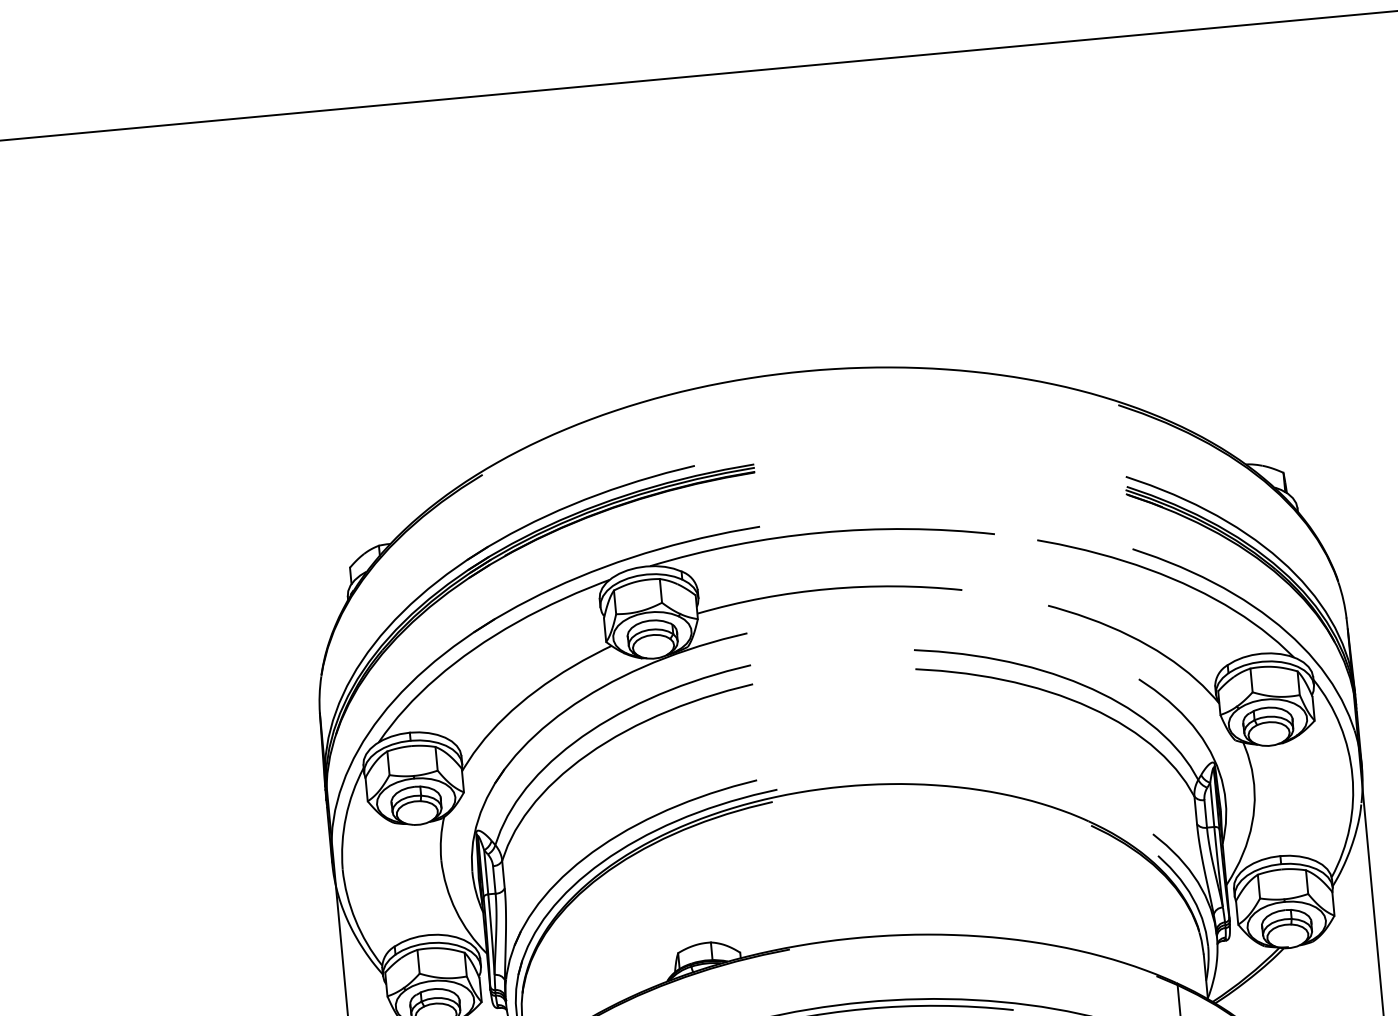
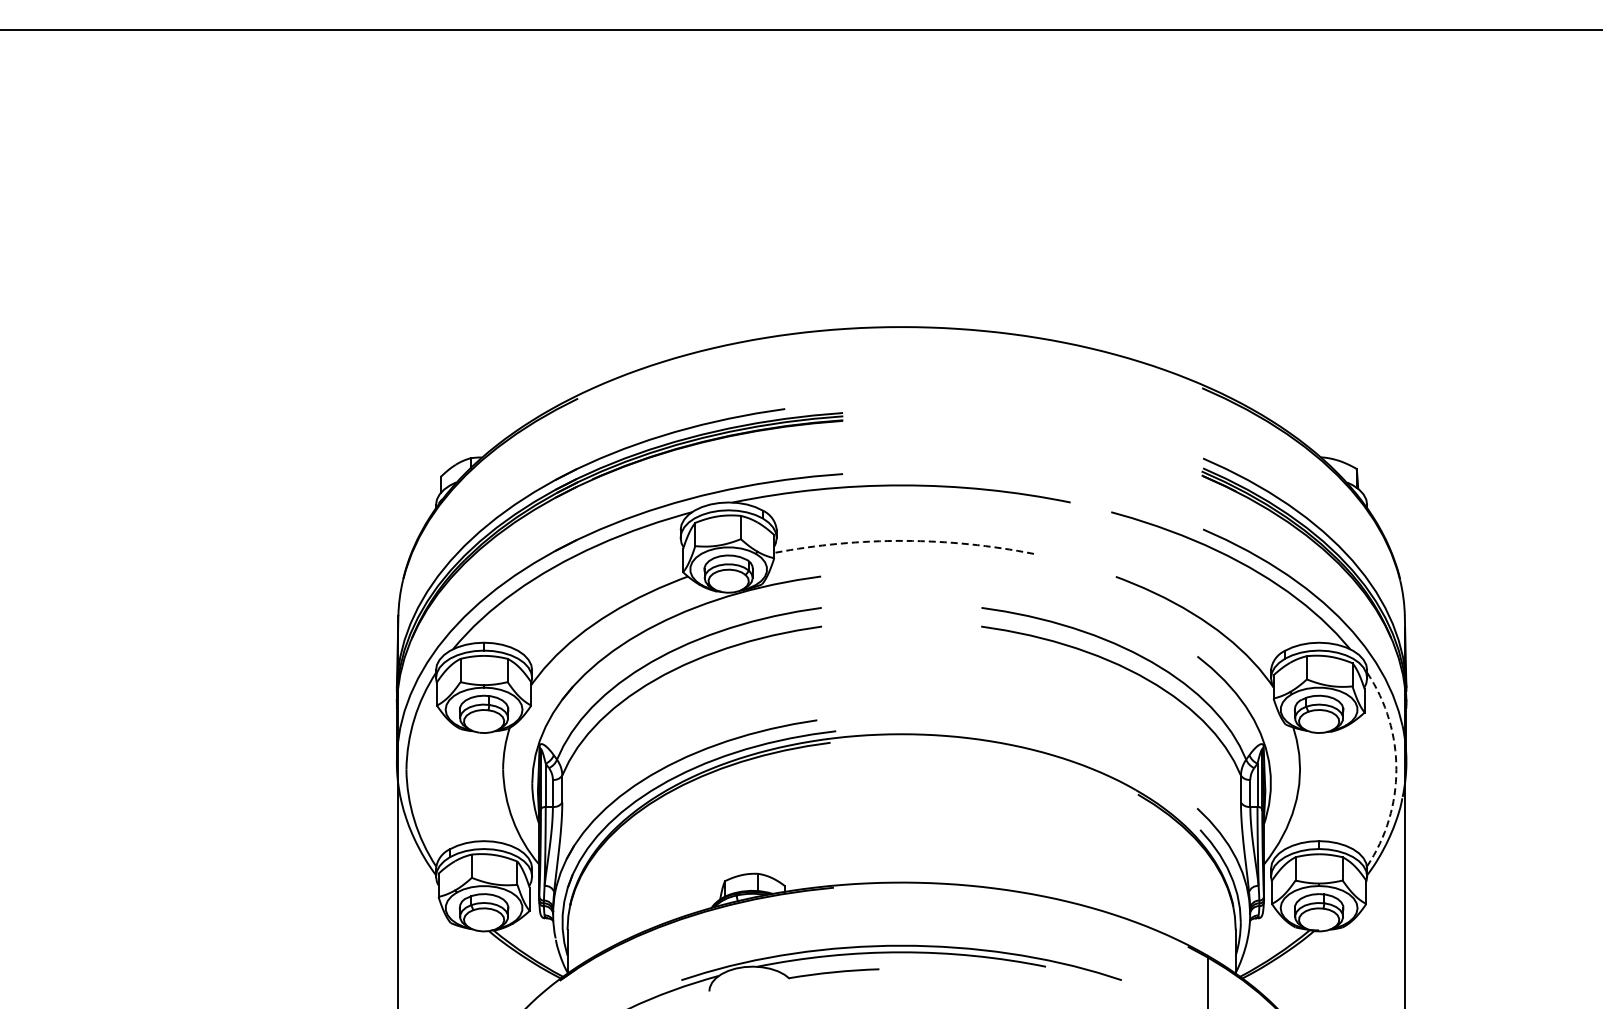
arc: (829, 588) -> (904, 540), solid -> dashed
arc: (1352, 775) -> (1396, 769), solid -> dashed

